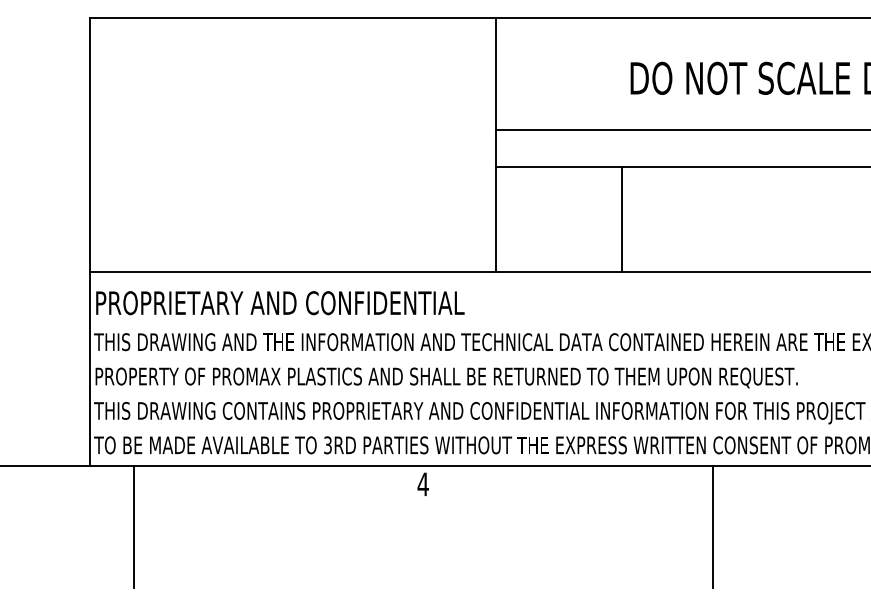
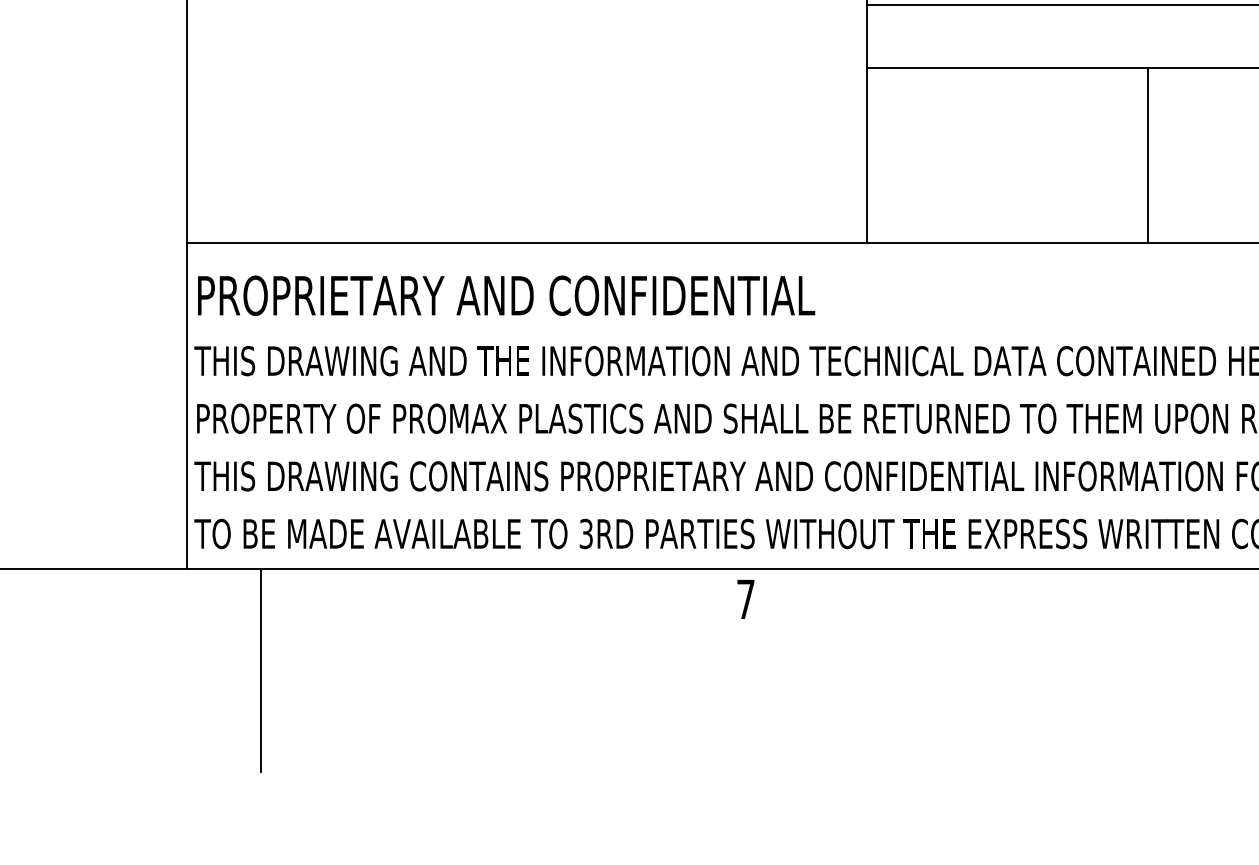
line: (622, 219) -> (1148, 155), moved
text: (422, 484) -> (744, 599), 4 -> 7
line: (713, 526) -> (1232, 669), removed

